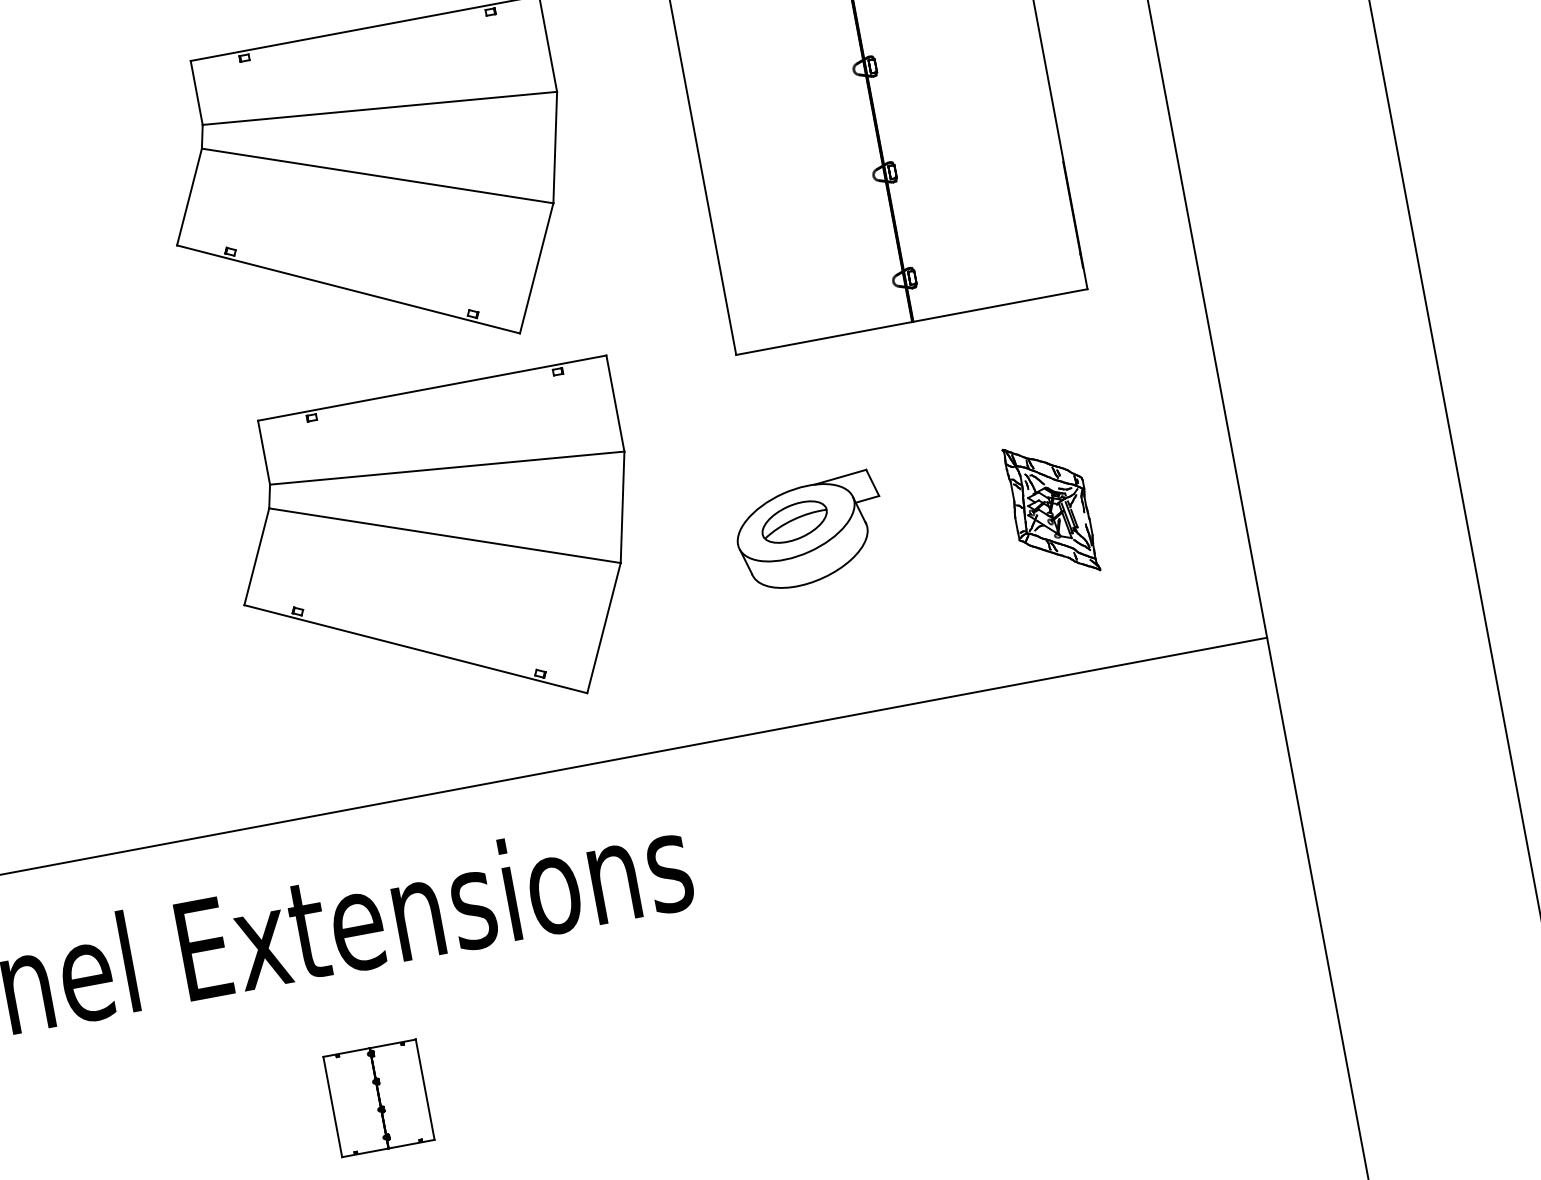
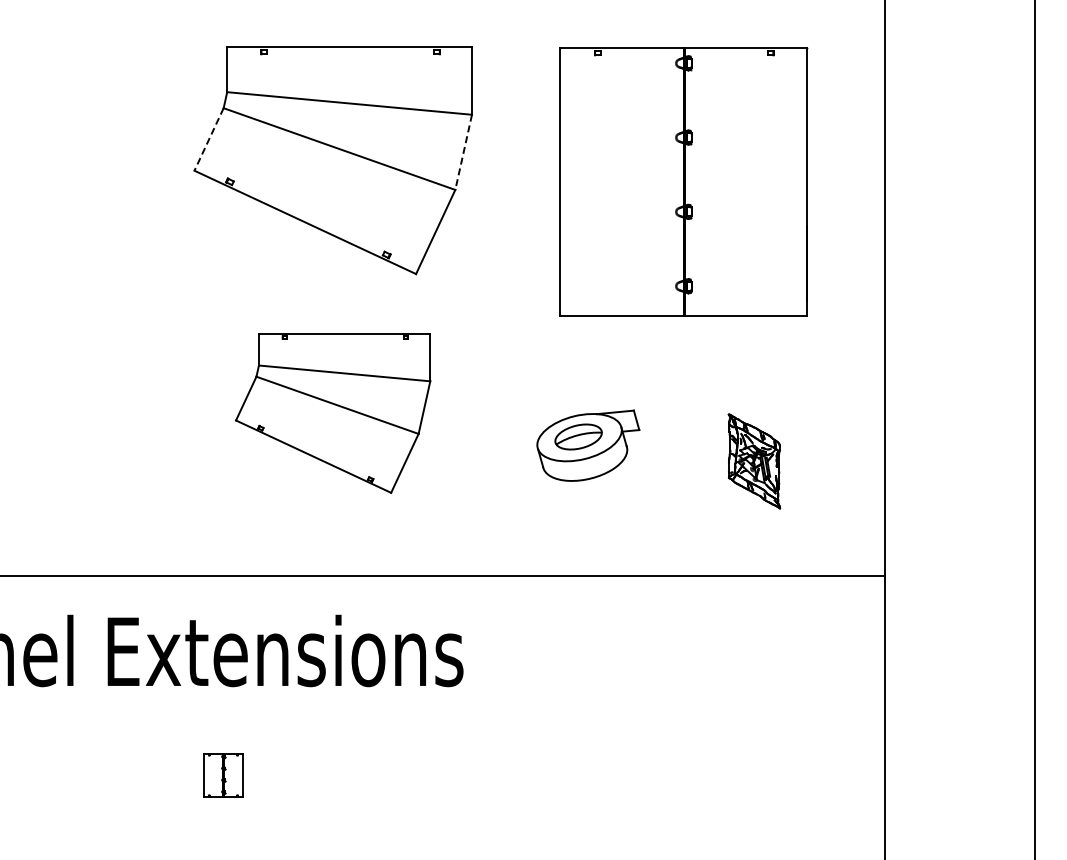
line: (555, 147) -> (463, 152), solid -> dashed
line: (190, 196) -> (209, 139), solid -> dashed
part: (438, 554) -> (332, 413), size x0.7
part: (379, 1098) -> (223, 775), size x0.6

